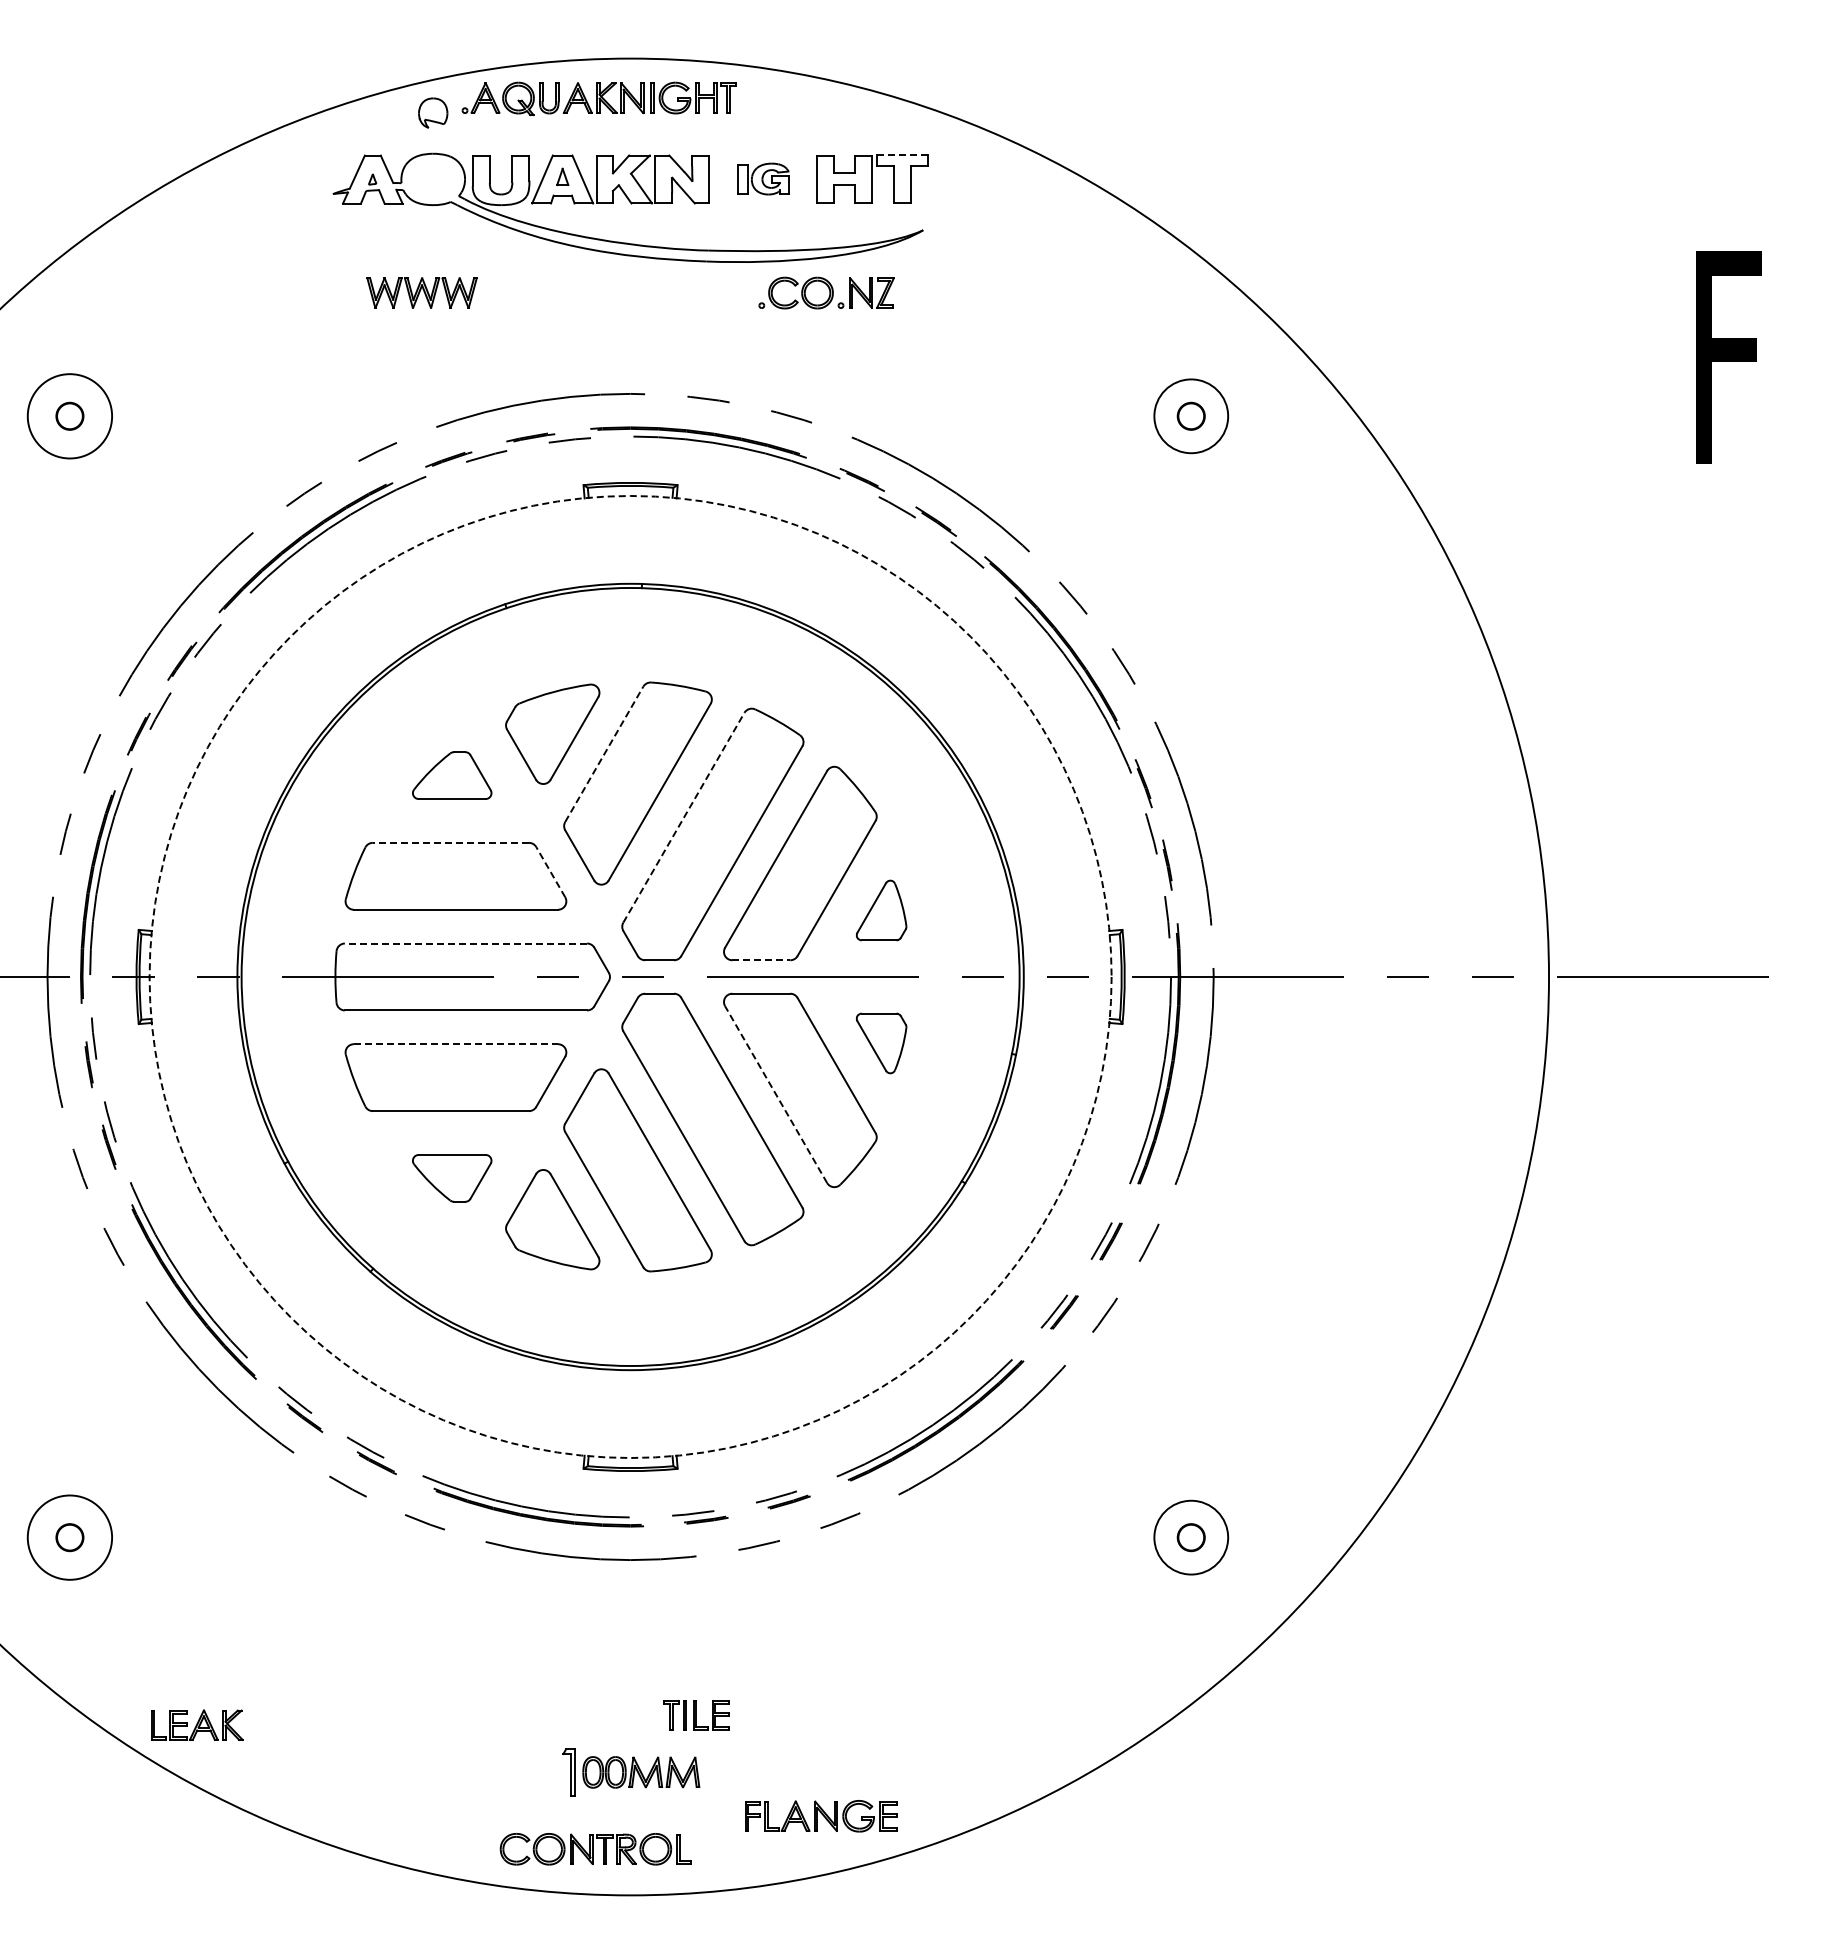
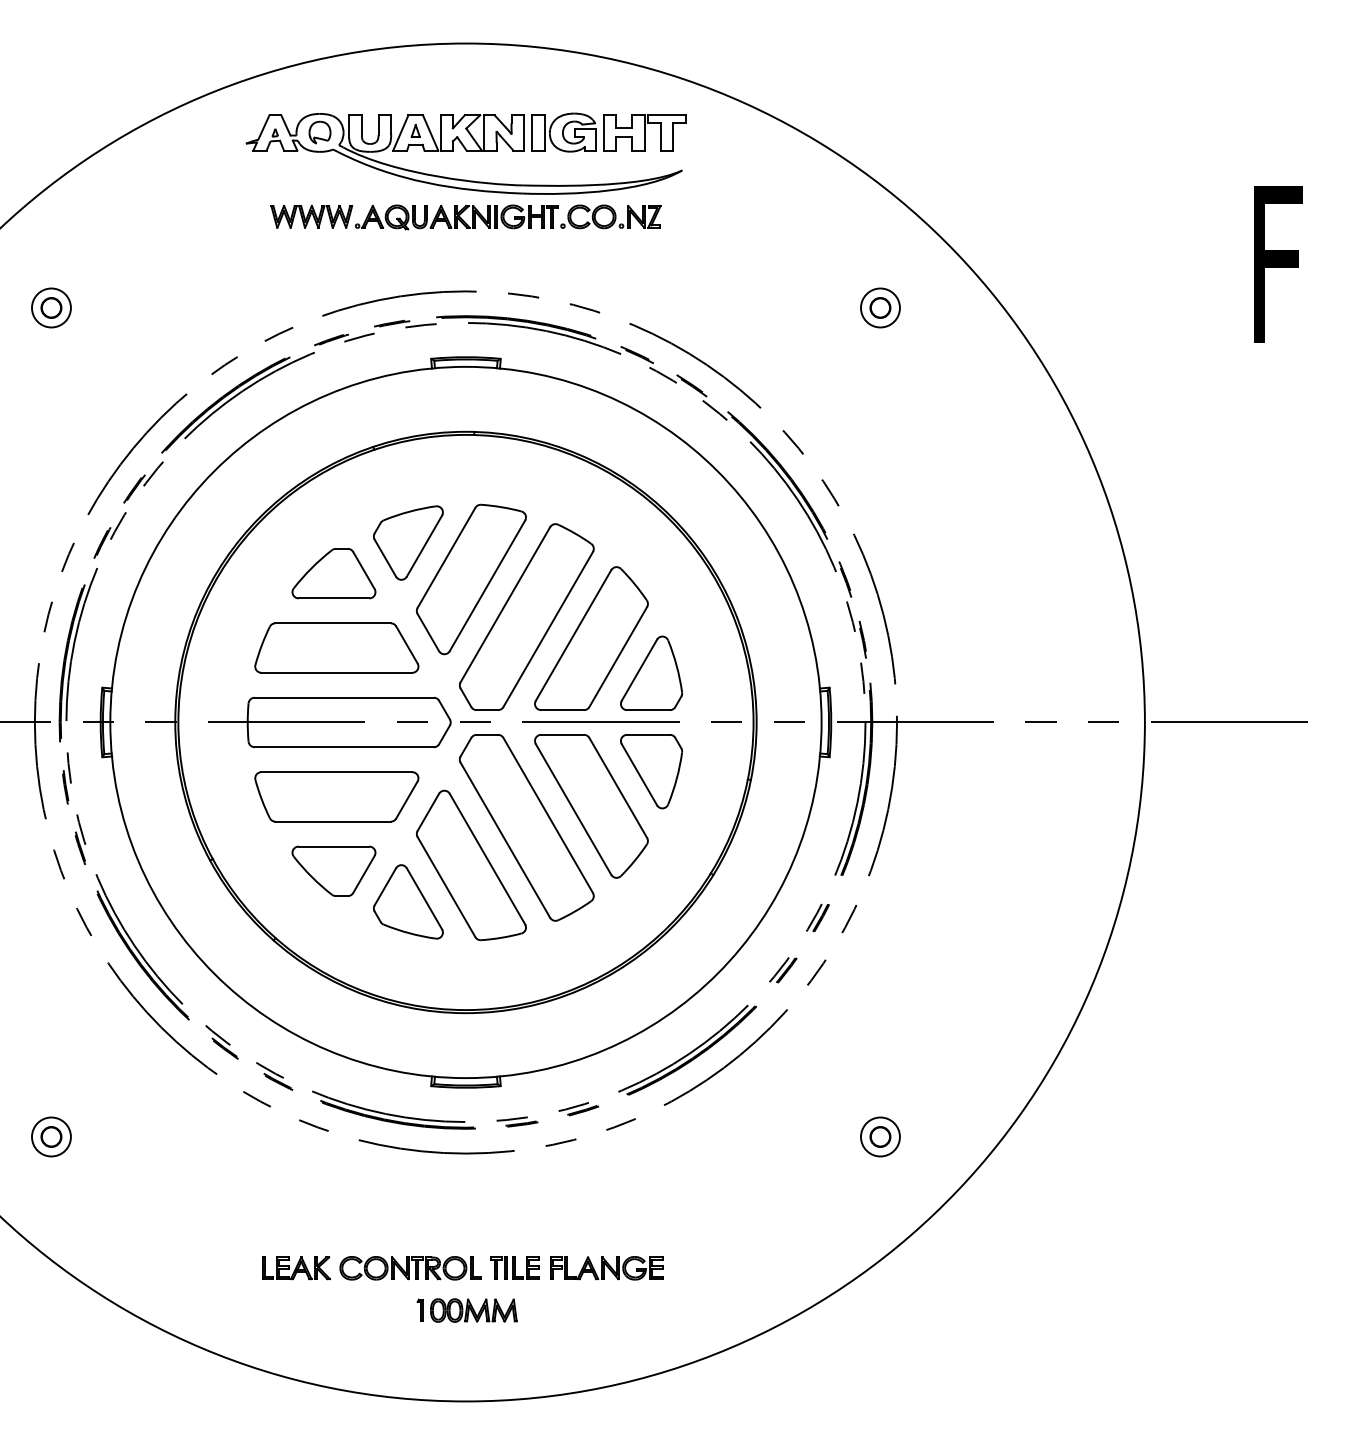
part: (598, 98) -> (456, 217), moved
part: (433, 112) -> (320, 132), moved
line: (902, 155) -> (666, 115), dashed -> solid
part: (763, 178) -> (564, 132), size x1.67
circle: (69, 415) -> (51, 307), size x0.62
circle: (1190, 415) -> (879, 307), size x0.71
line: (604, 753) -> (446, 557), dashed -> solid
part: (452, 775) -> (334, 573), size x1.43
line: (684, 817) -> (505, 604), dashed -> solid
line: (450, 842) -> (332, 623), dashed -> solid
line: (550, 872) -> (406, 645), dashed -> solid
part: (881, 910) -> (651, 673), size x1.67
line: (465, 943) -> (343, 697), dashed -> solid
line: (761, 960) -> (562, 710), dashed -> solid
circle: (630, 976) -> (465, 722), dashed -> solid
part: (881, 1043) -> (651, 771), size x1.67
line: (456, 1044) -> (337, 772), dashed -> solid
line: (775, 1094) -> (573, 809), dashed -> solid
part: (452, 1178) -> (334, 871), size x1.43
circle: (69, 1537) -> (51, 1136), size x0.62
circle: (1190, 1537) -> (879, 1136), size x0.71
part: (197, 1724) -> (296, 1267), moved
part: (568, 1771) -> (420, 1309), size x0.62
part: (821, 1816) -> (607, 1268), moved
part: (595, 1849) -> (410, 1268), moved

